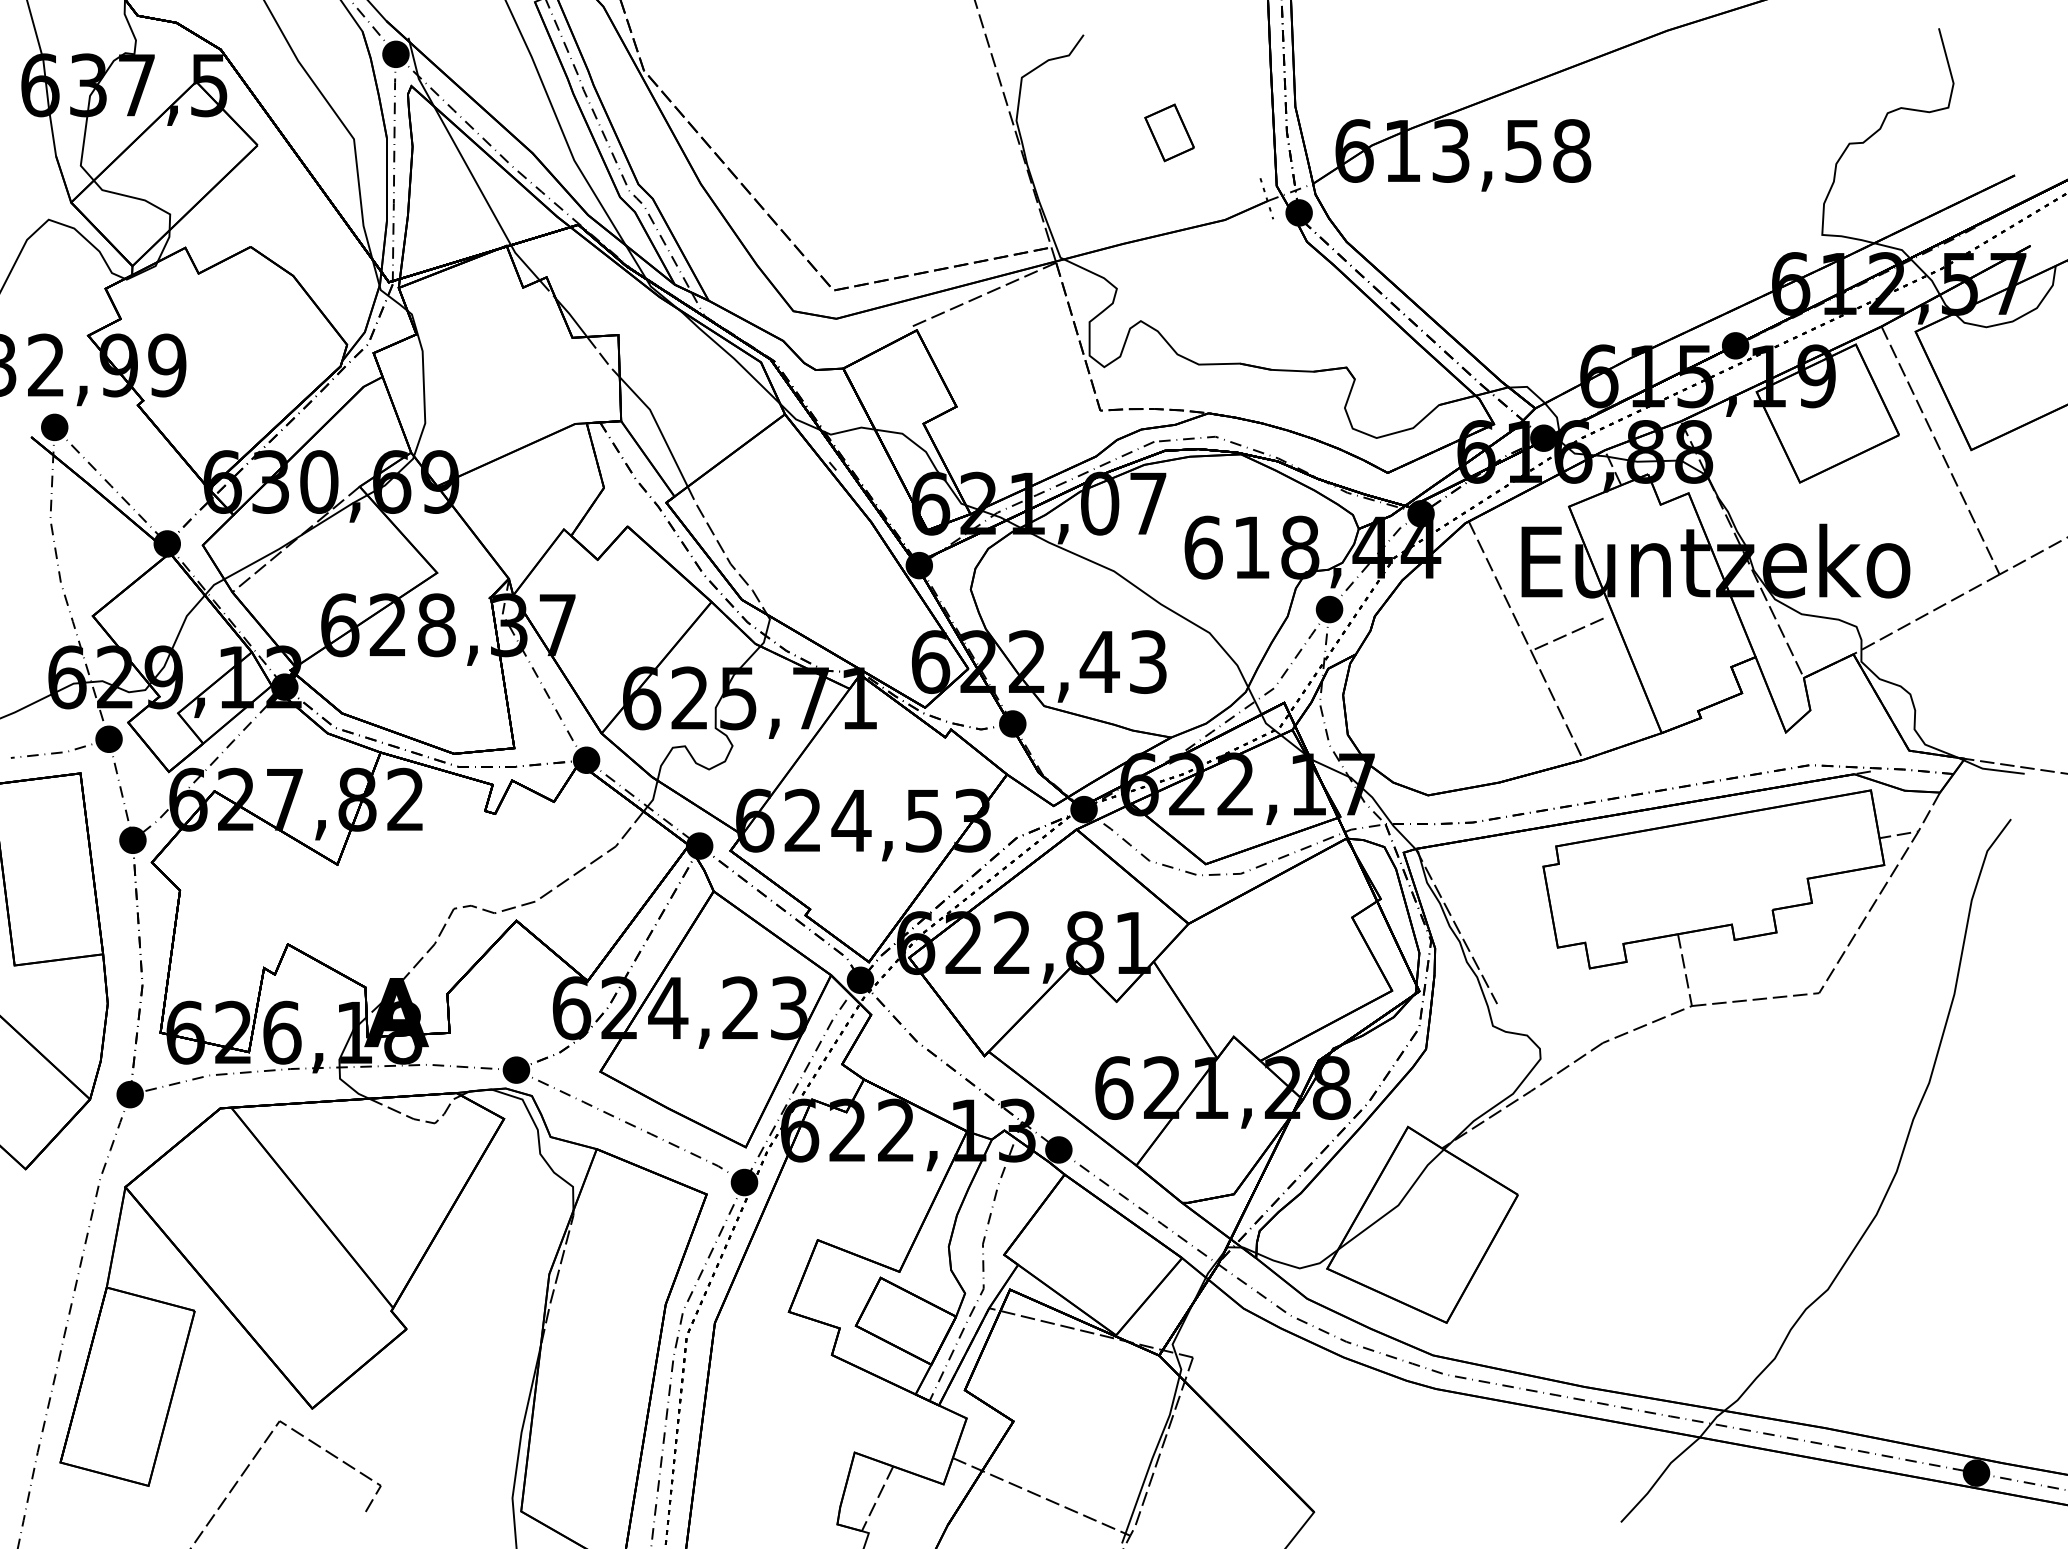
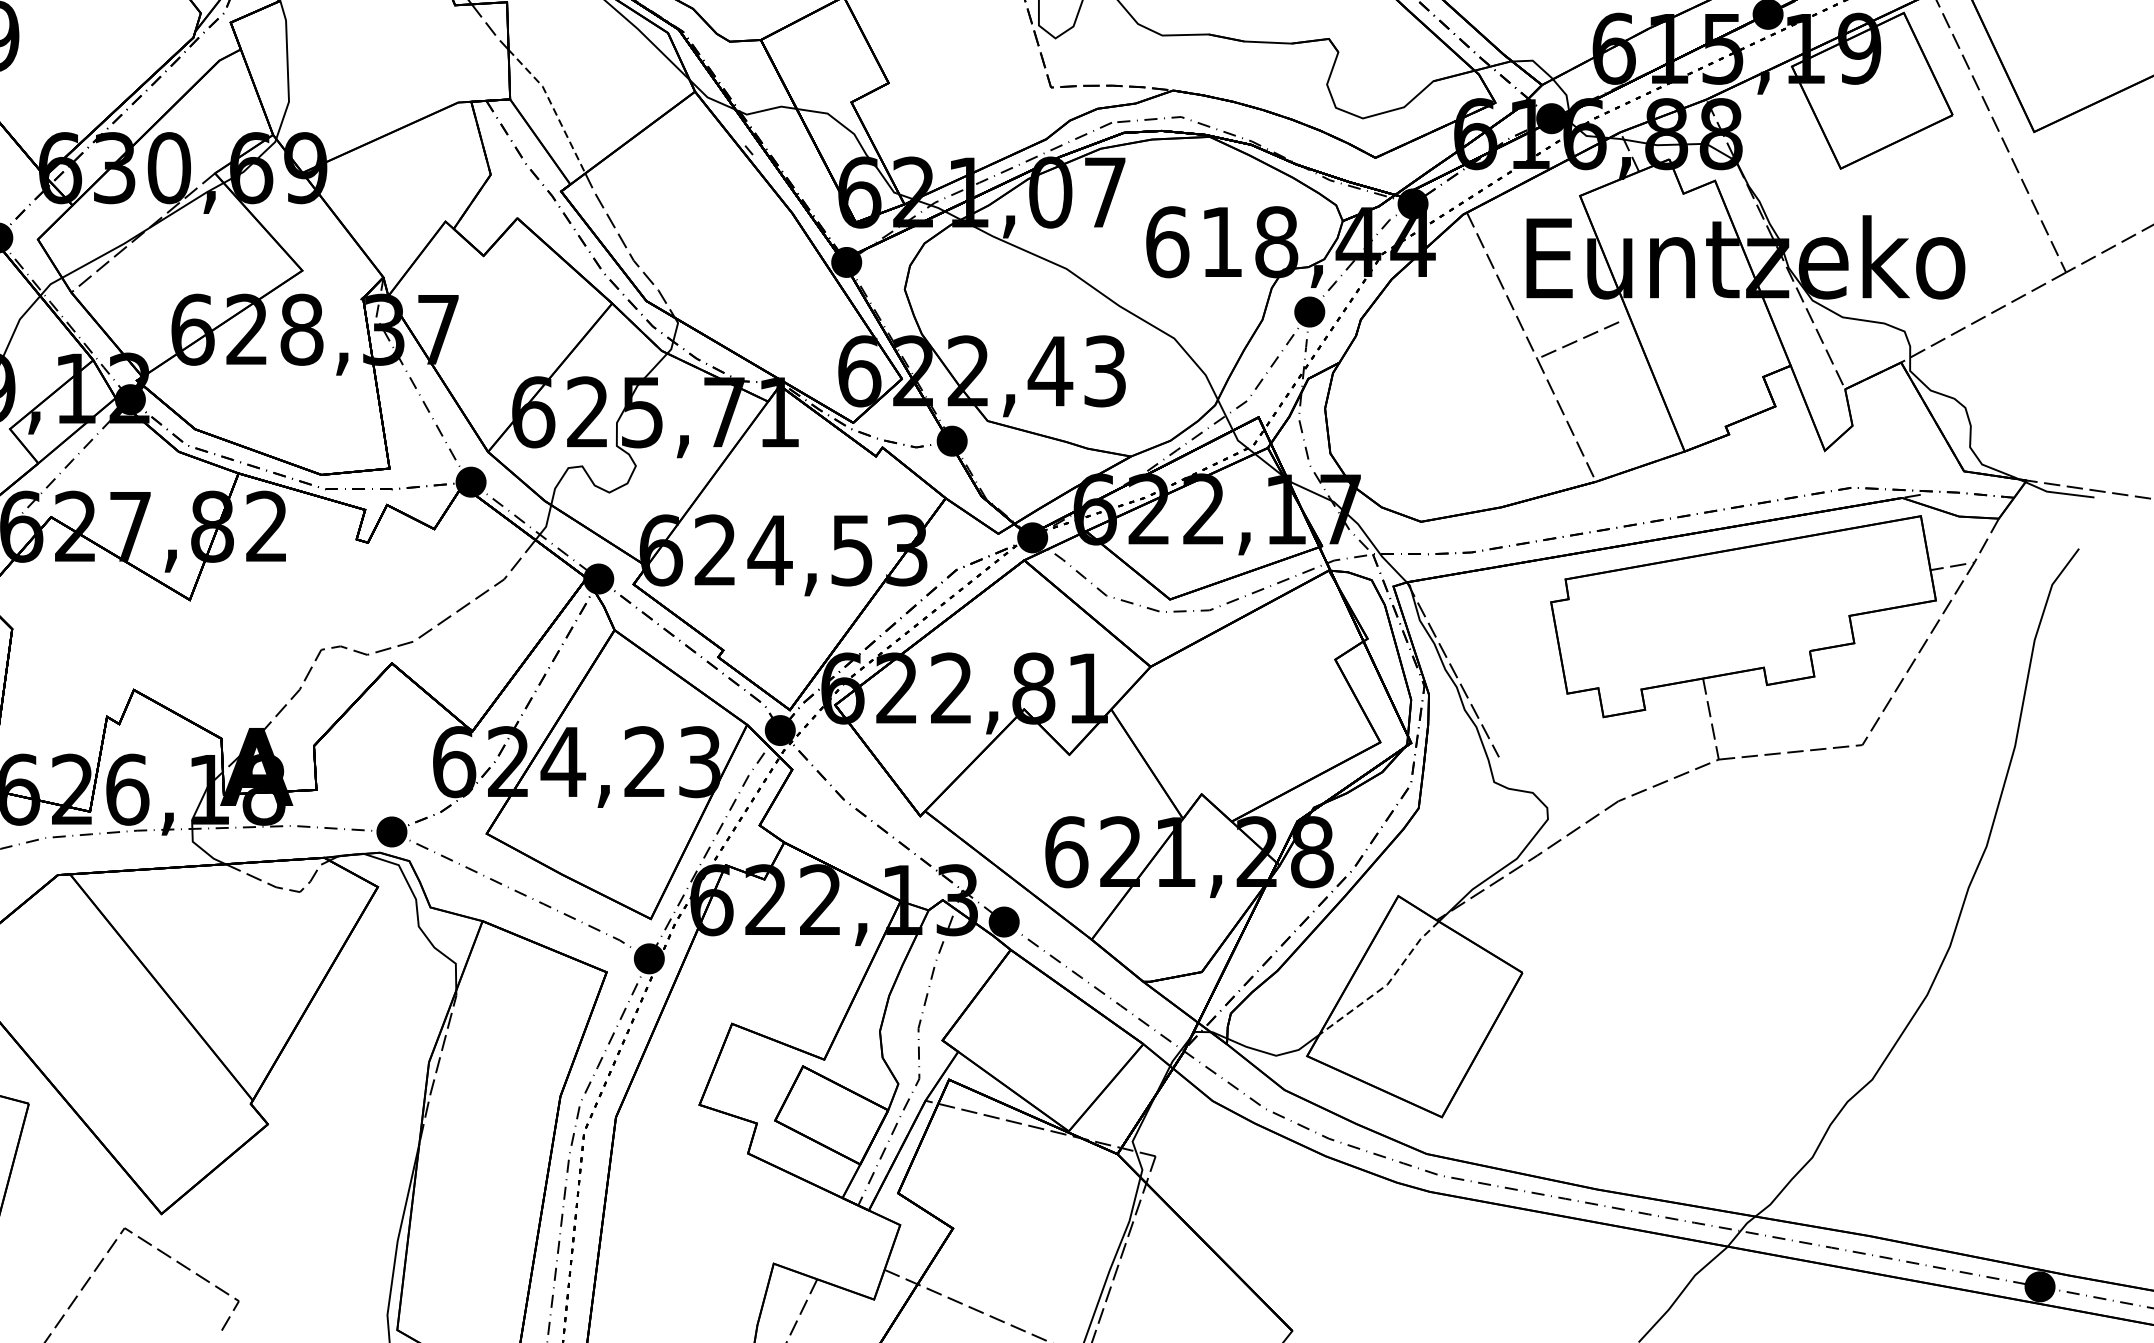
line: (658, 427) -> (552, 106), solid -> dashed
line: (1398, 1205) -> (1387, 984), solid -> dashed

